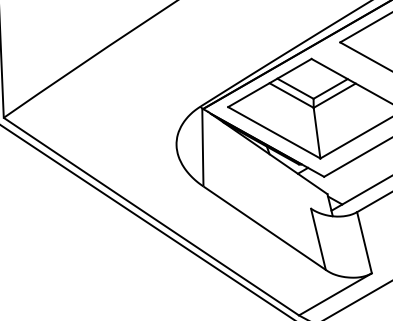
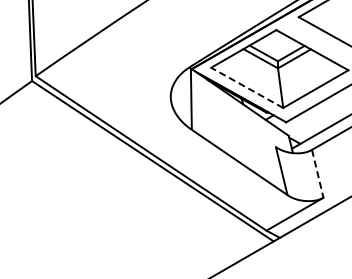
line: (273, 132) -> (246, 87), solid -> dashed
line: (364, 242) -> (317, 173), solid -> dashed

